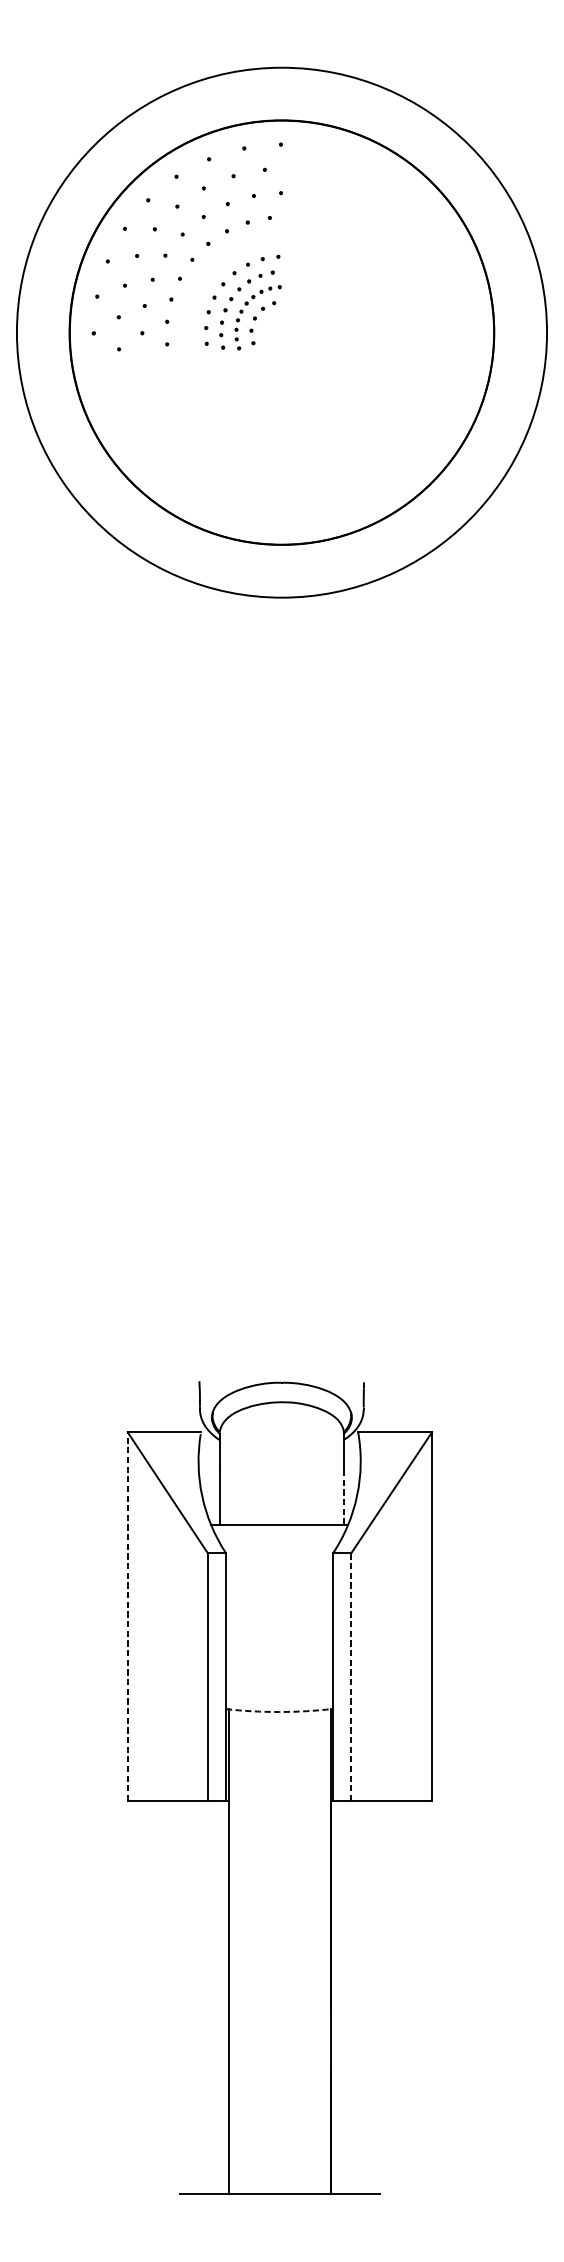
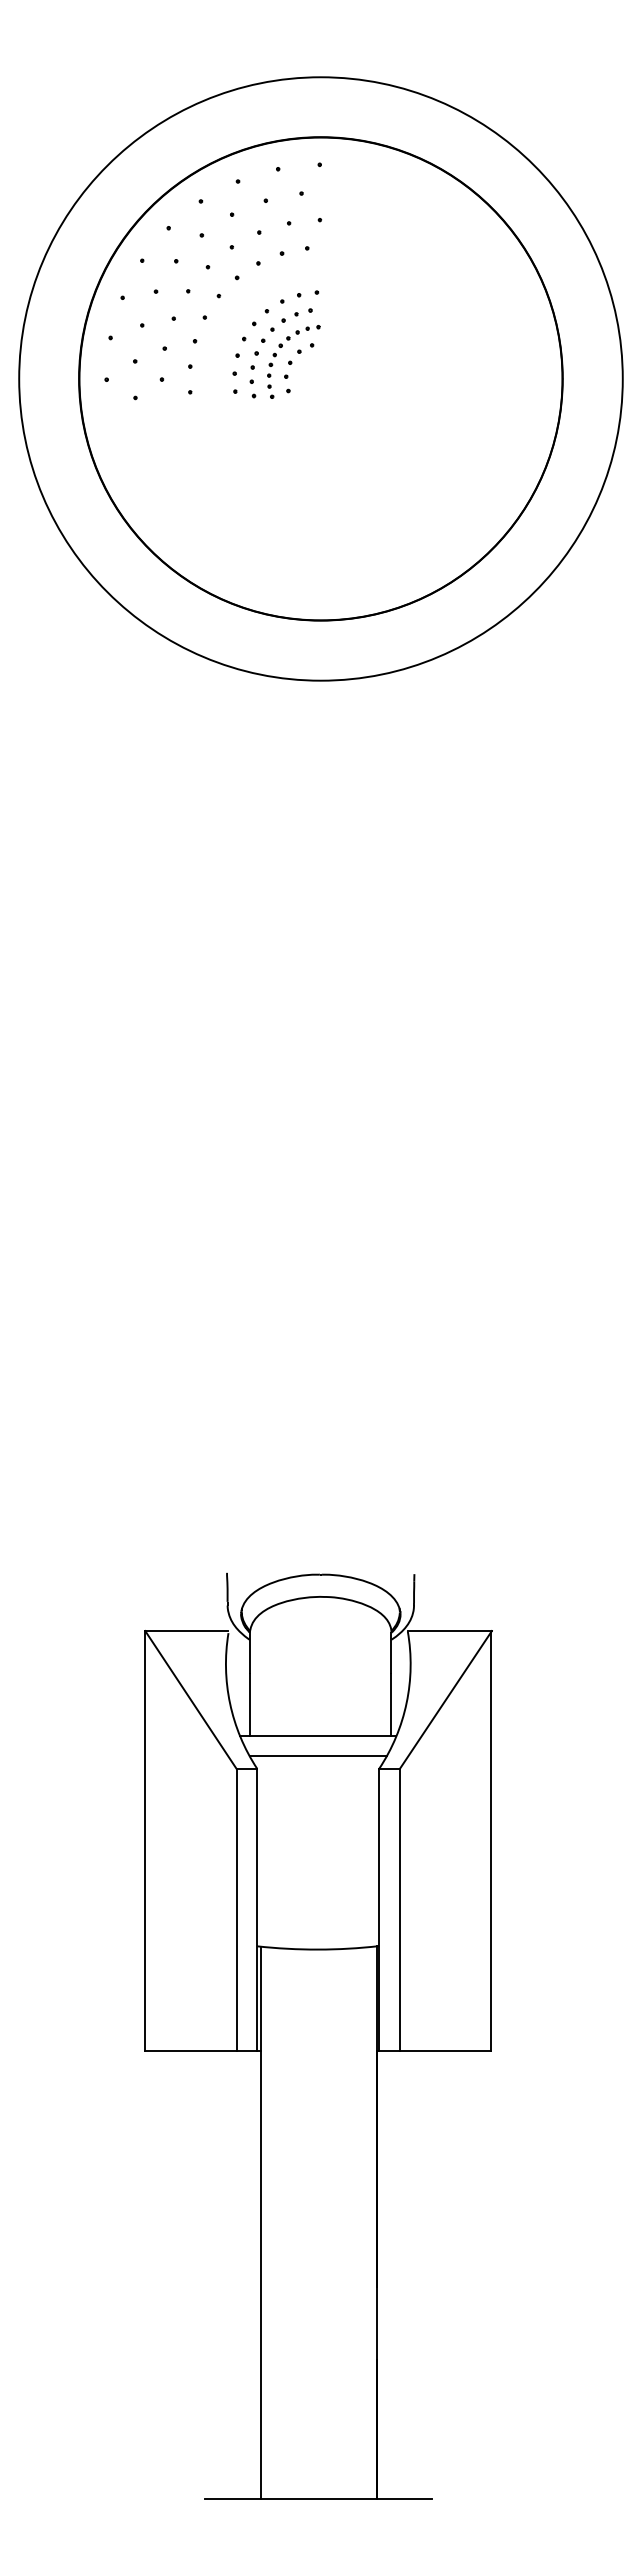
line: (343, 1497) -> (391, 1705), dashed -> solid
line: (278, 1542) -> (317, 1756), added
line: (127, 1616) -> (145, 1840), dashed -> solid
line: (350, 1677) -> (399, 1910), dashed -> solid
arc: (279, 1711) -> (318, 1949), dashed -> solid

